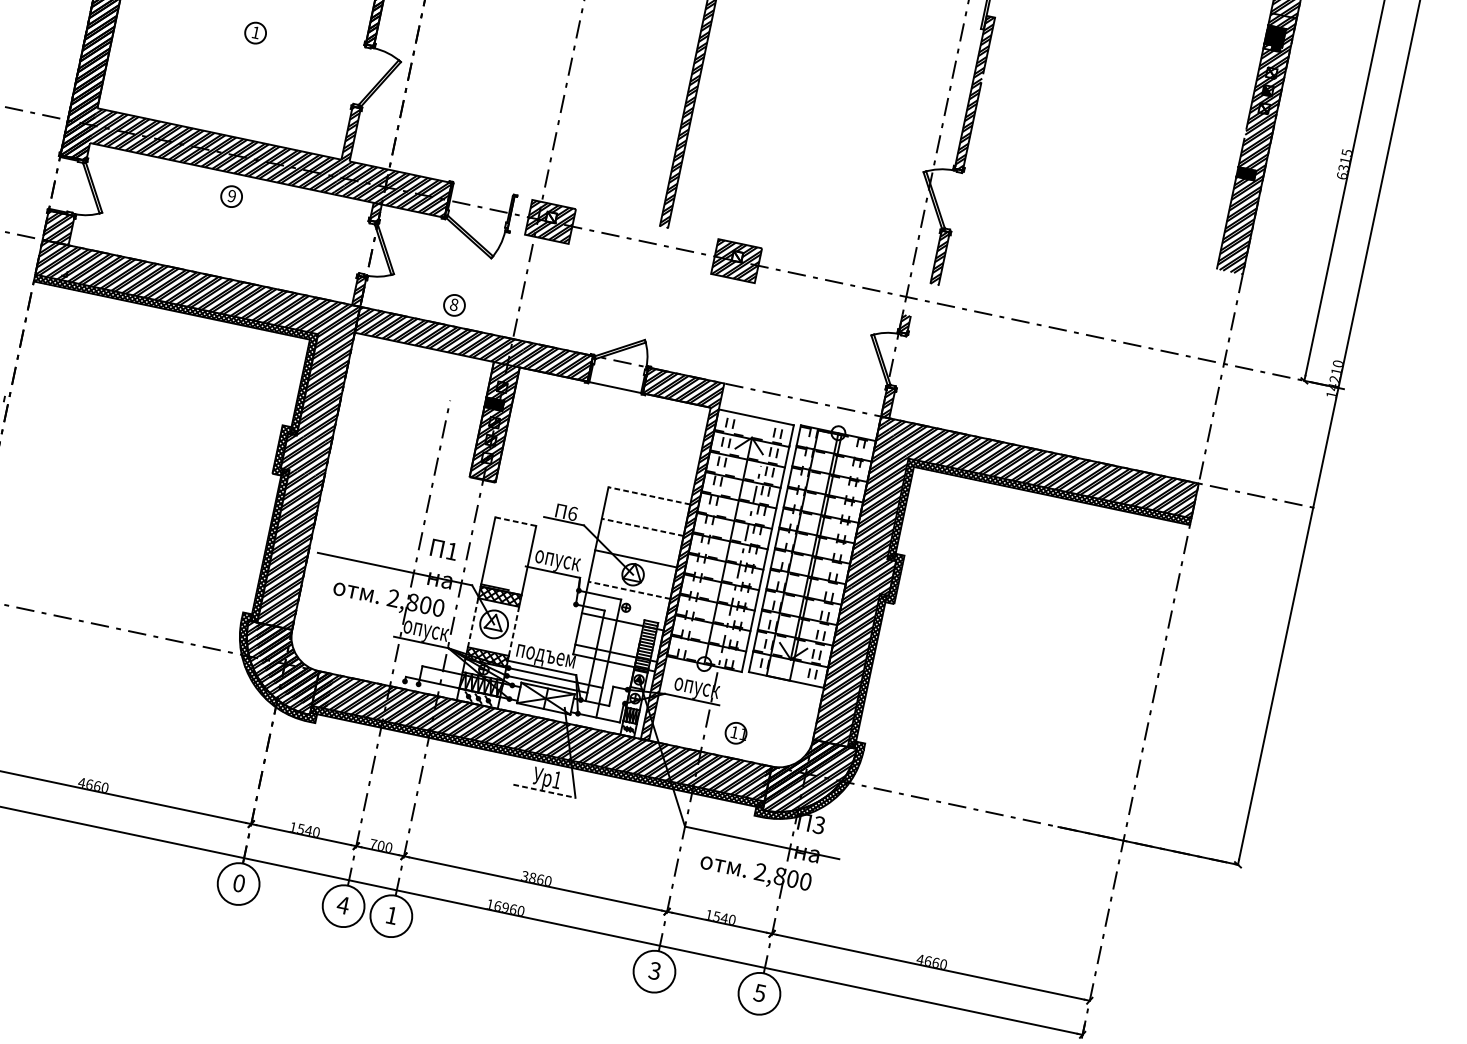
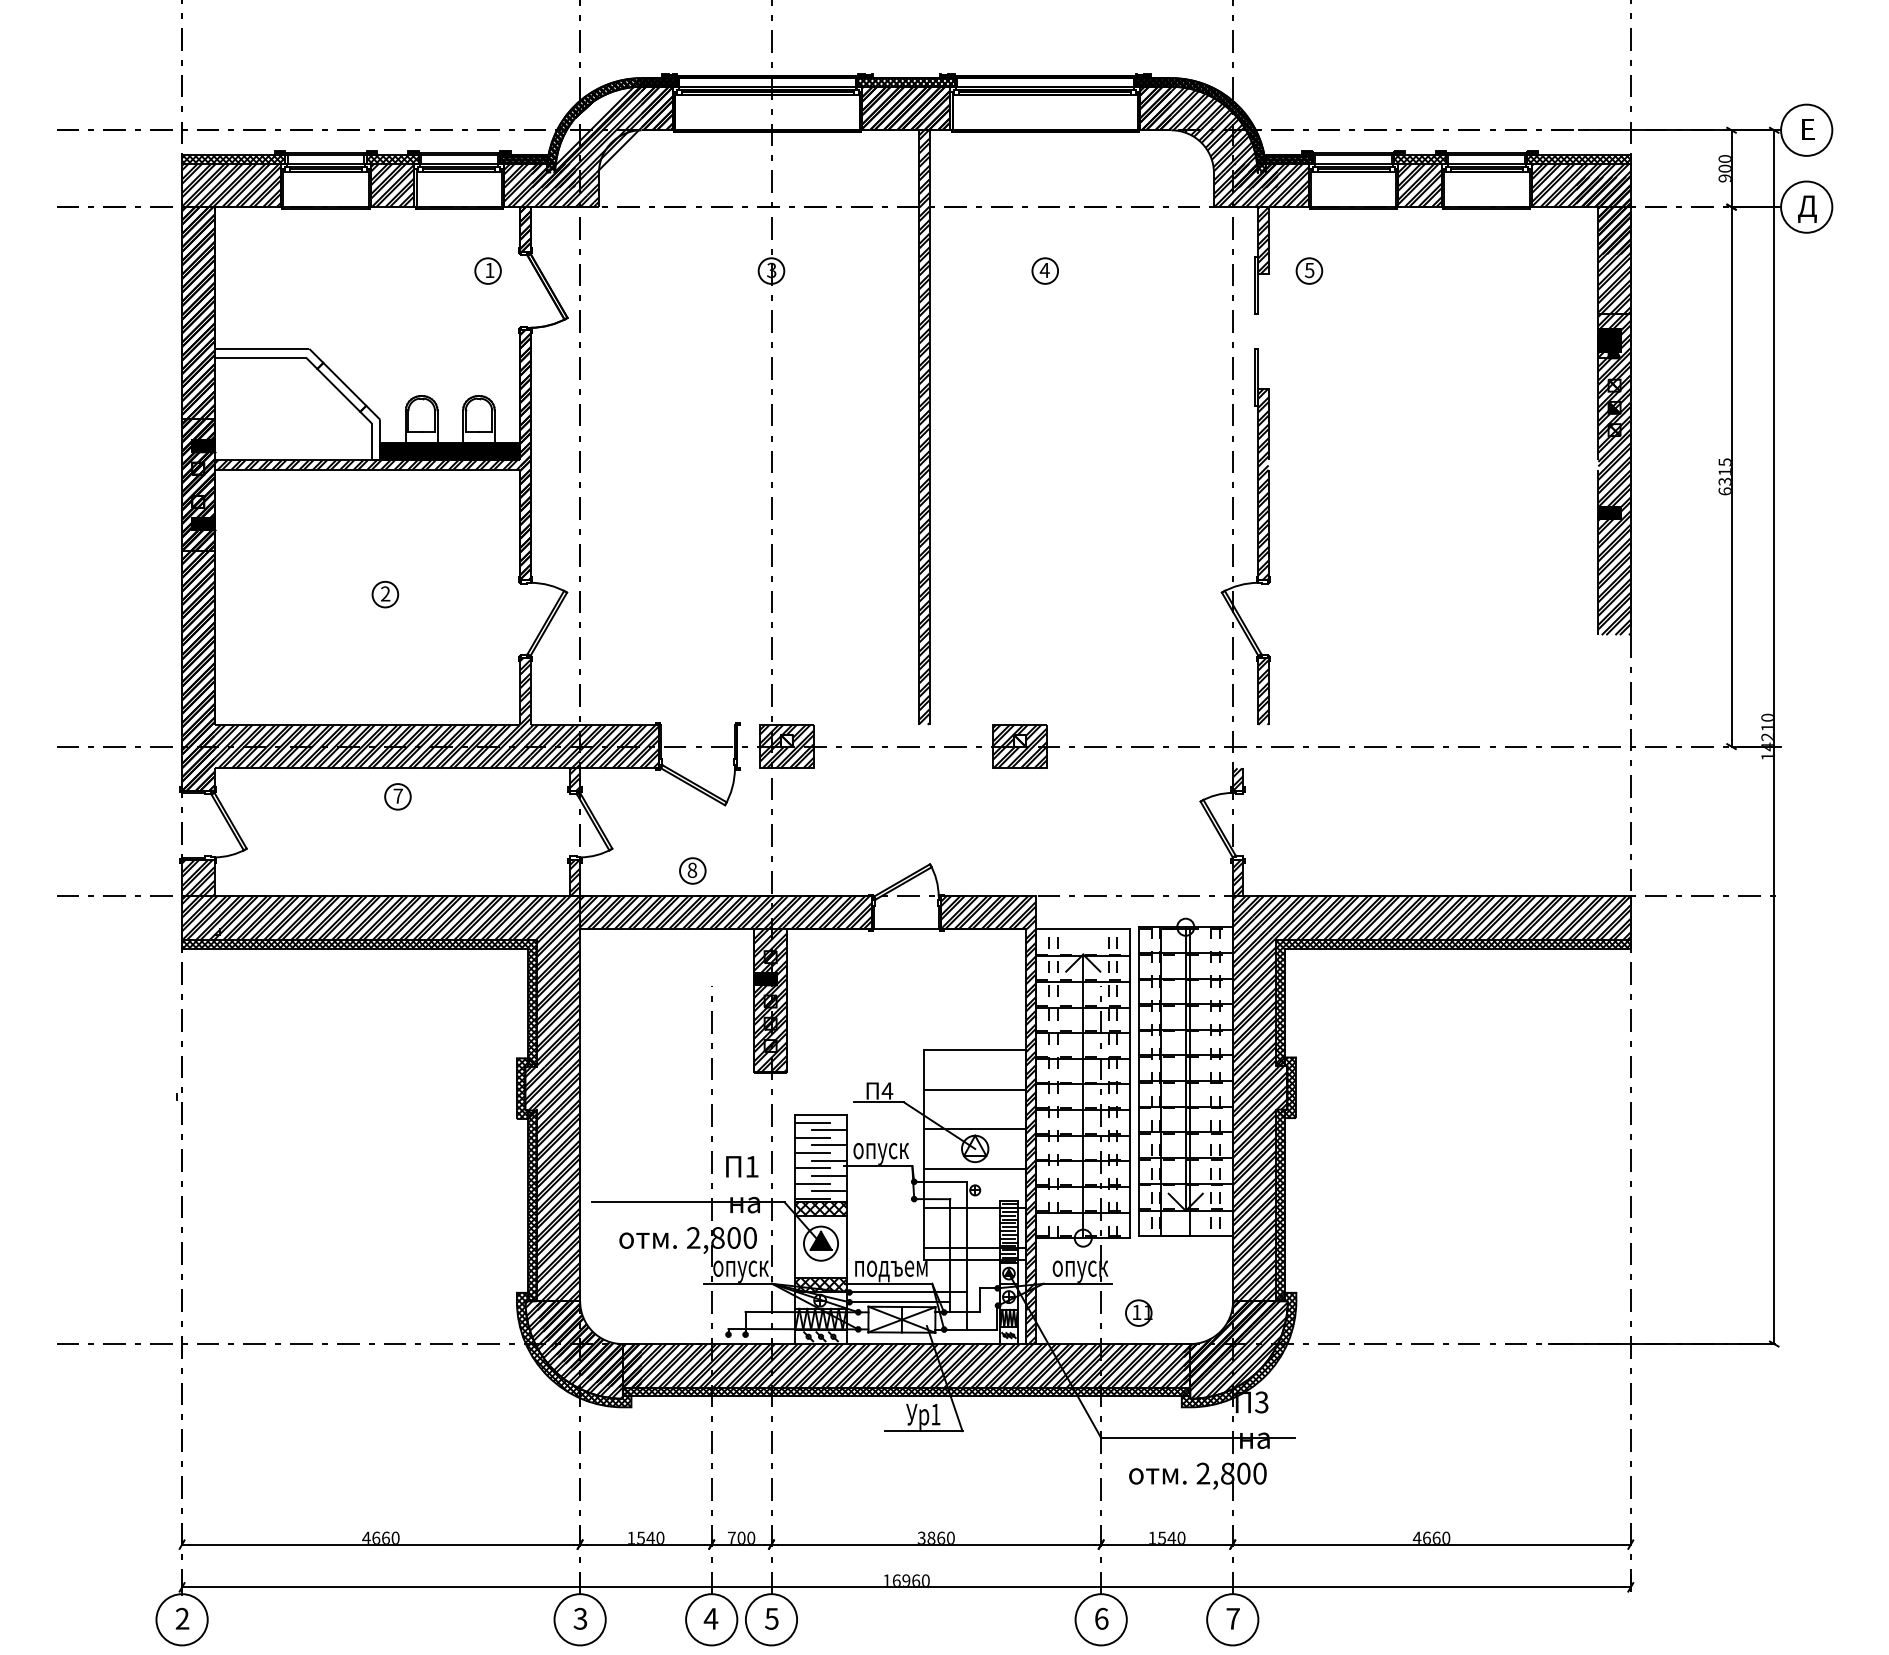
text: (255, 32) -> (385, 593), 1 -> 2
text: (231, 195) -> (397, 795), 9 -> 7
line: (649, 496) -> (974, 1050), dashed -> solid
text: (572, 513) -> (887, 1090), 6 -> 4
line: (516, 521) -> (821, 1114), dashed -> solid
line: (507, 526) -> (812, 1122), added
line: (642, 527) -> (974, 1089), dashed -> solid
line: (519, 535) -> (829, 1130), added
line: (505, 538) -> (812, 1137), added
line: (517, 547) -> (829, 1145), added
line: (502, 550) -> (812, 1153), added
line: (514, 559) -> (829, 1160), added
line: (499, 562) -> (812, 1168), added
line: (512, 572) -> (829, 1176), added
line: (497, 574) -> (812, 1183), added
line: (509, 584) -> (829, 1191), added
line: (629, 590) -> (974, 1168), dashed -> solid
fill: (494, 621) -> (820, 1240), added
line: (473, 623) -> (795, 1247), dashed -> solid
line: (513, 631) -> (846, 1247), dashed -> solid
line: (544, 791) -> (923, 1431), dashed -> solid
text: (239, 883) -> (580, 1618), 0 -> 3
text: (391, 915) -> (771, 1618), 1 -> 5
text: (654, 970) -> (1101, 1618), 3 -> 6
text: (759, 992) -> (1232, 1618), 5 -> 7

